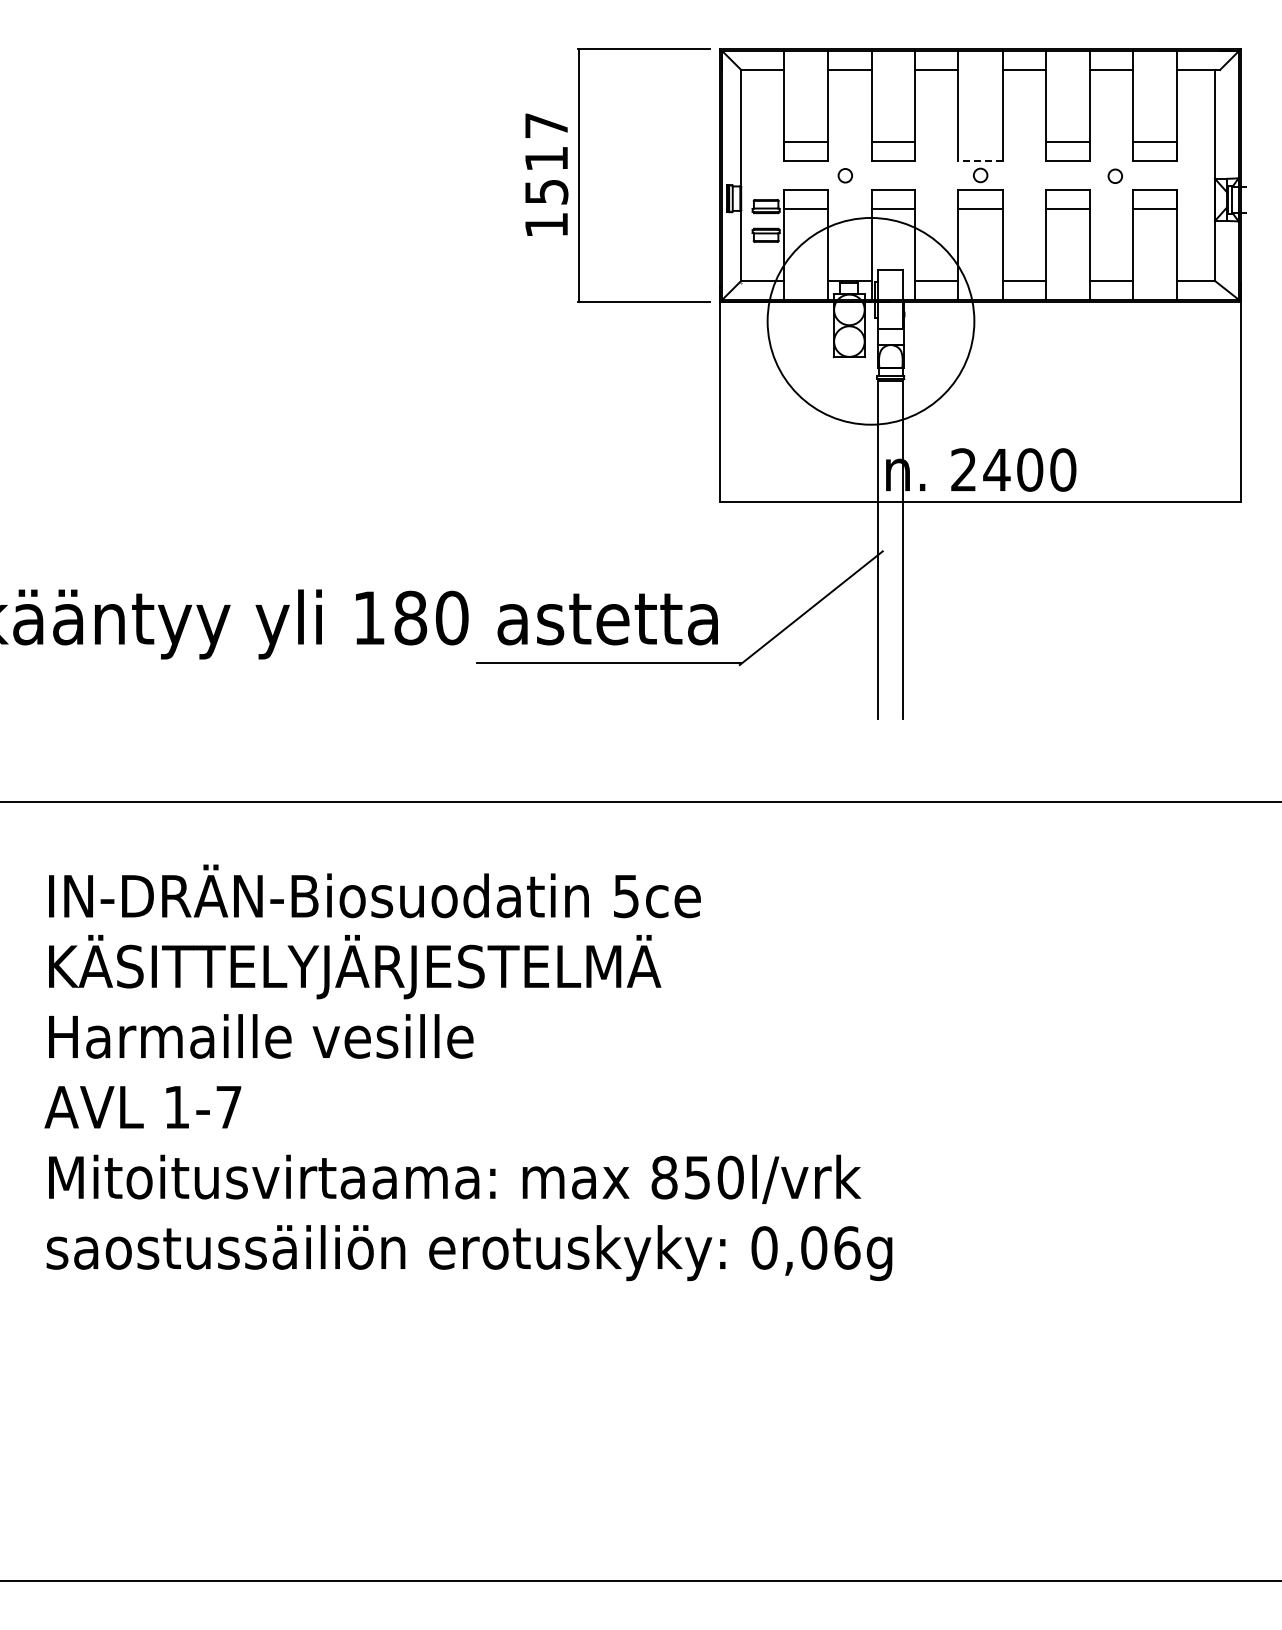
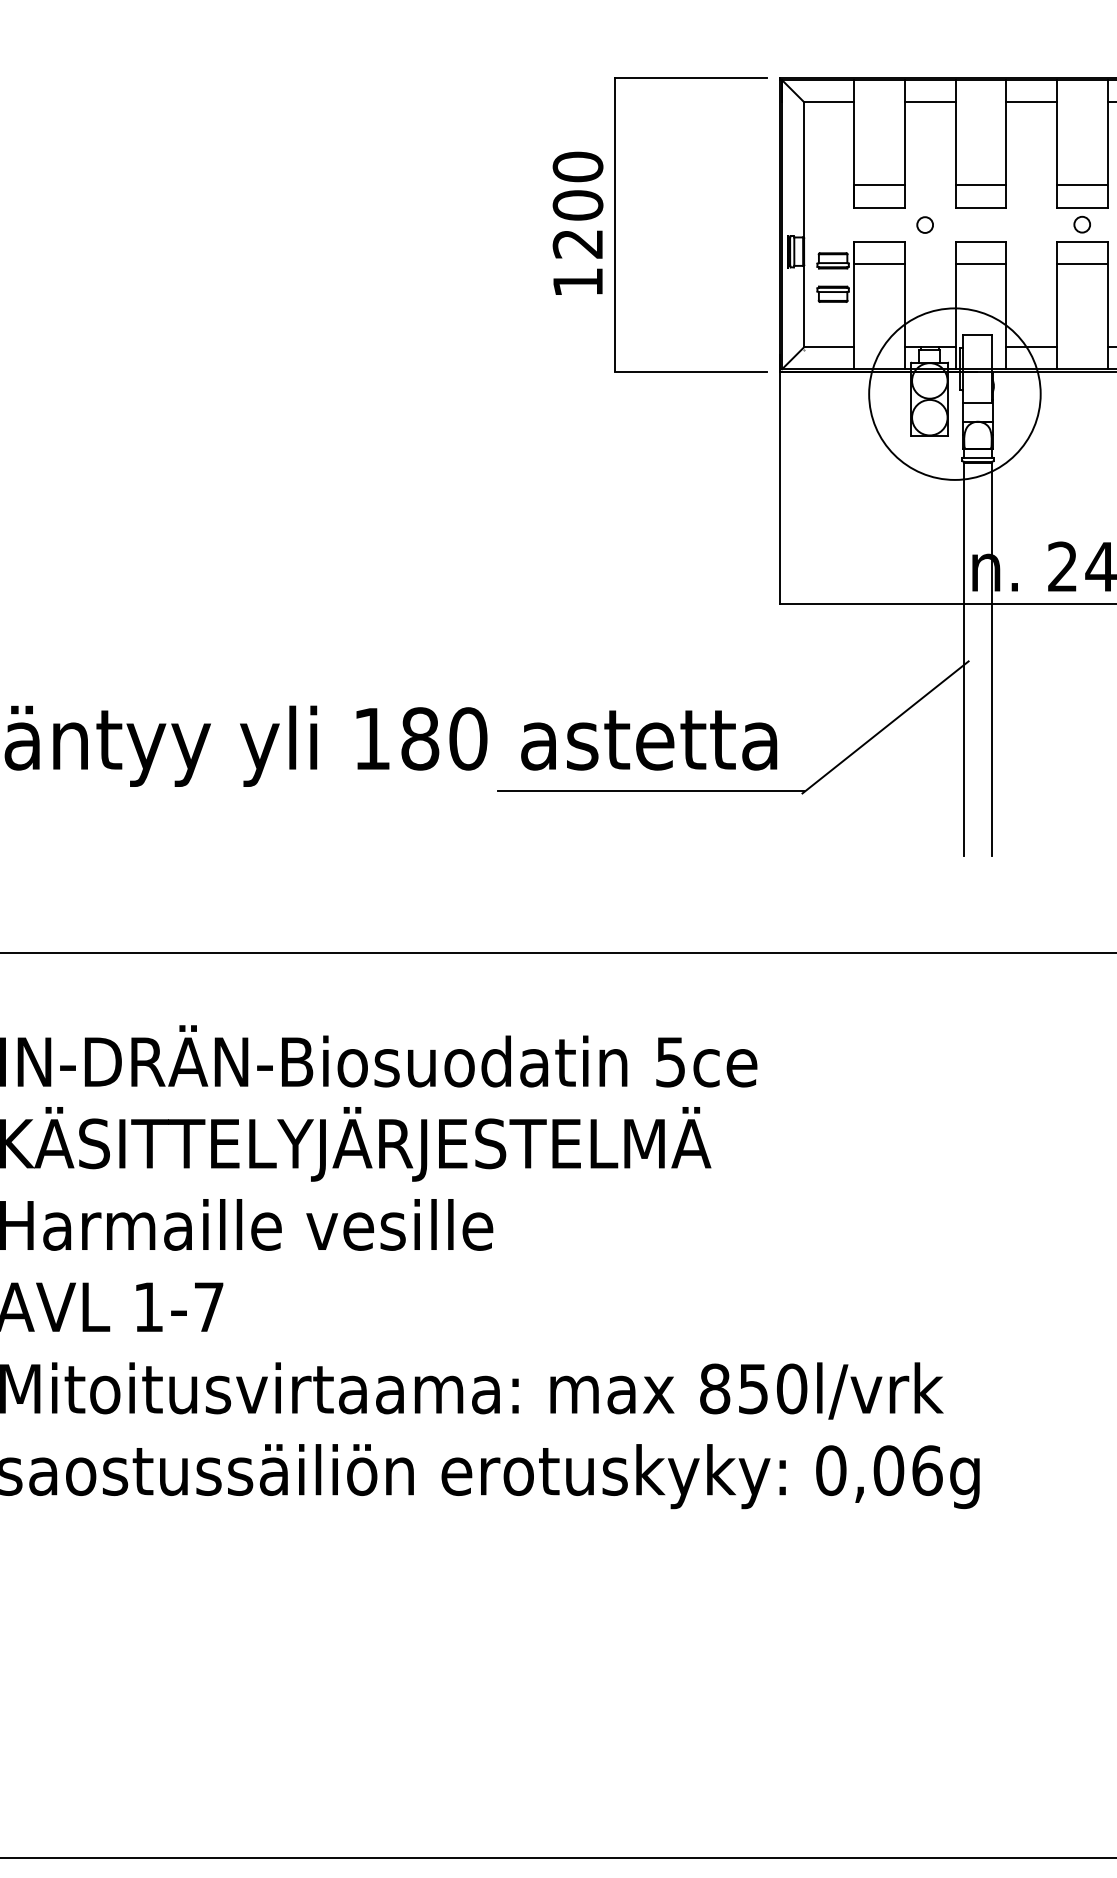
line: (980, 141) -> (1082, 185), added
text: (546, 158) -> (577, 205), 1517 -> 1200
line: (980, 160) -> (1082, 207), dashed -> solid
circle: (870, 321) -> (954, 394), size x0.71

